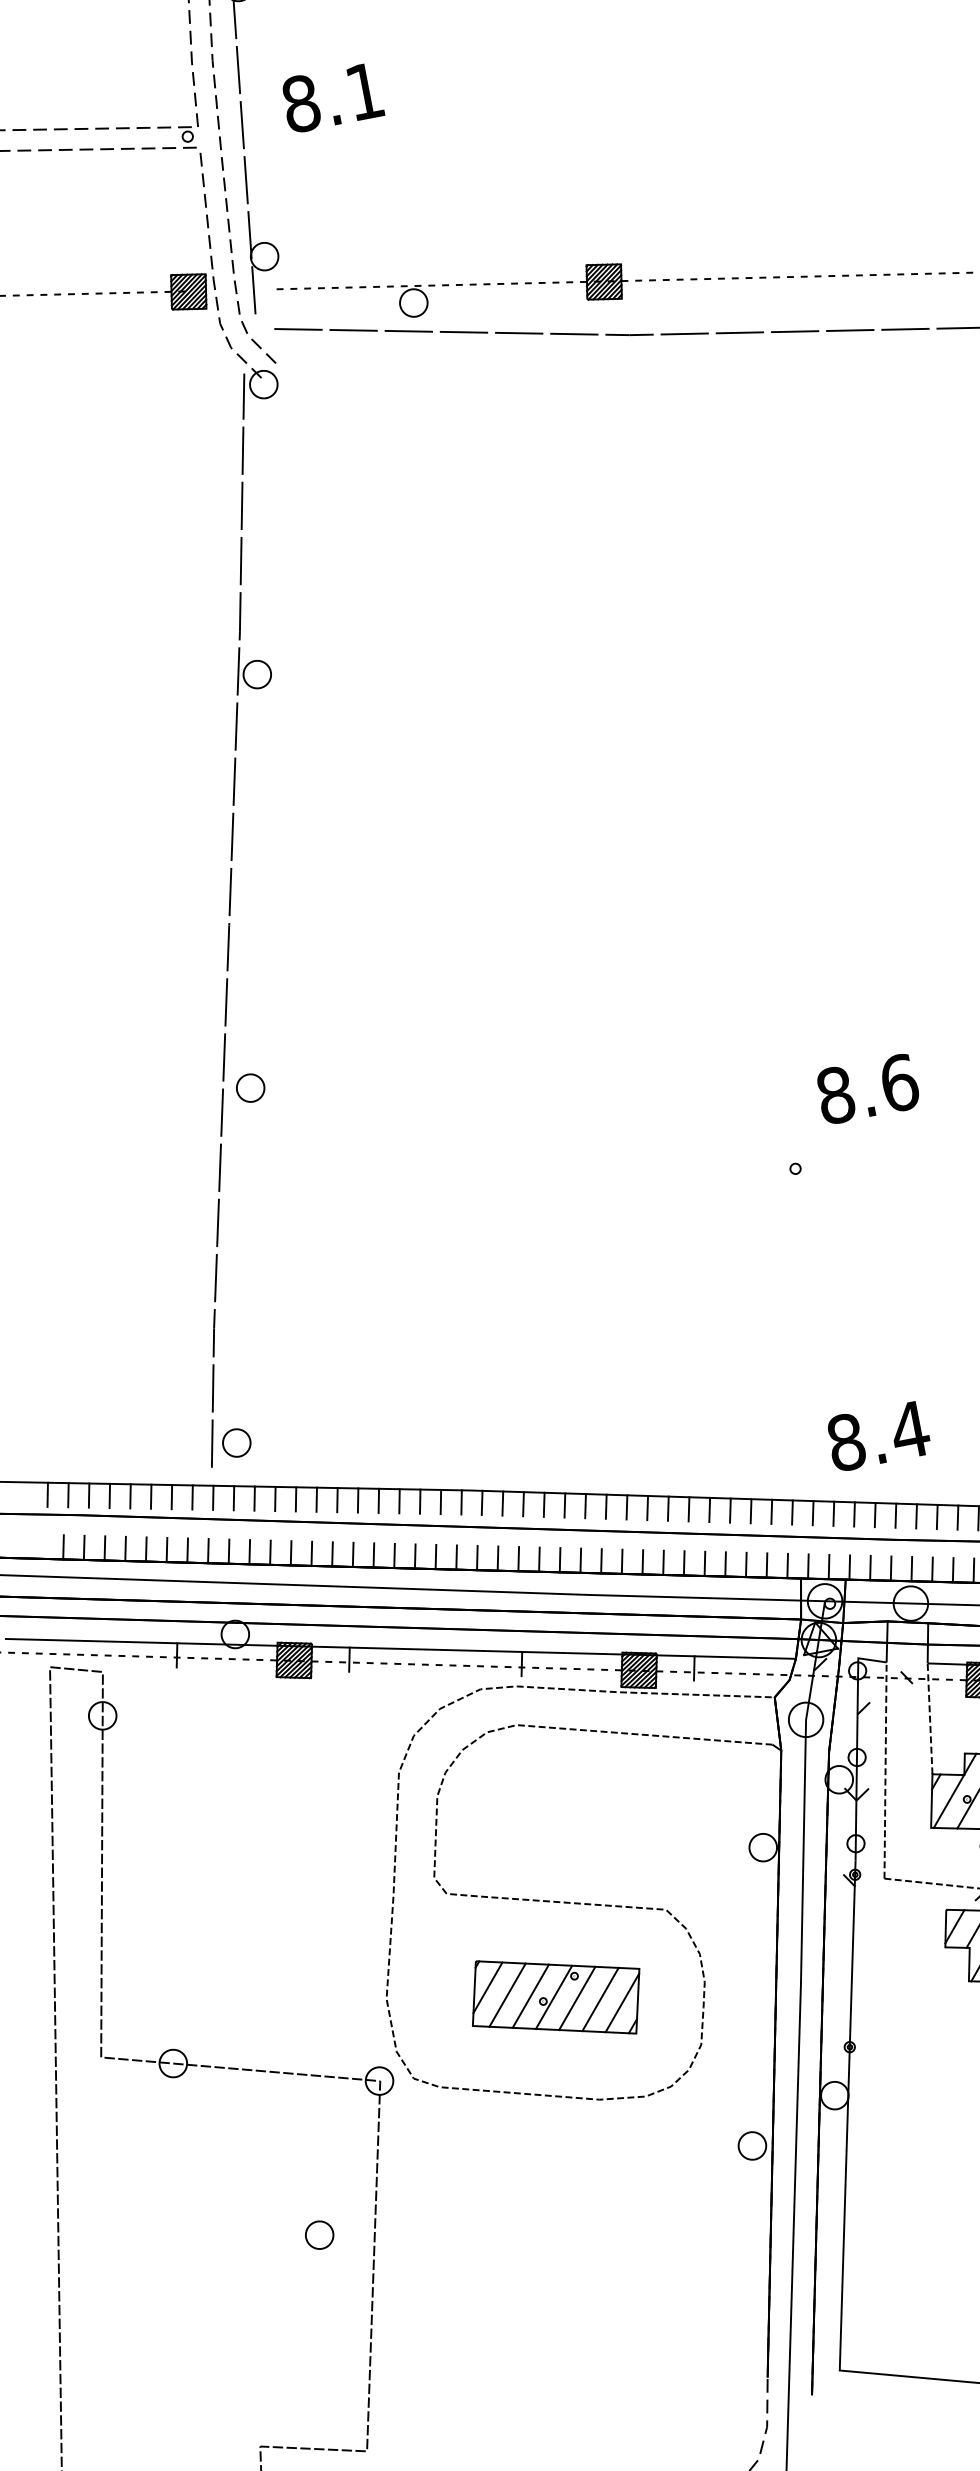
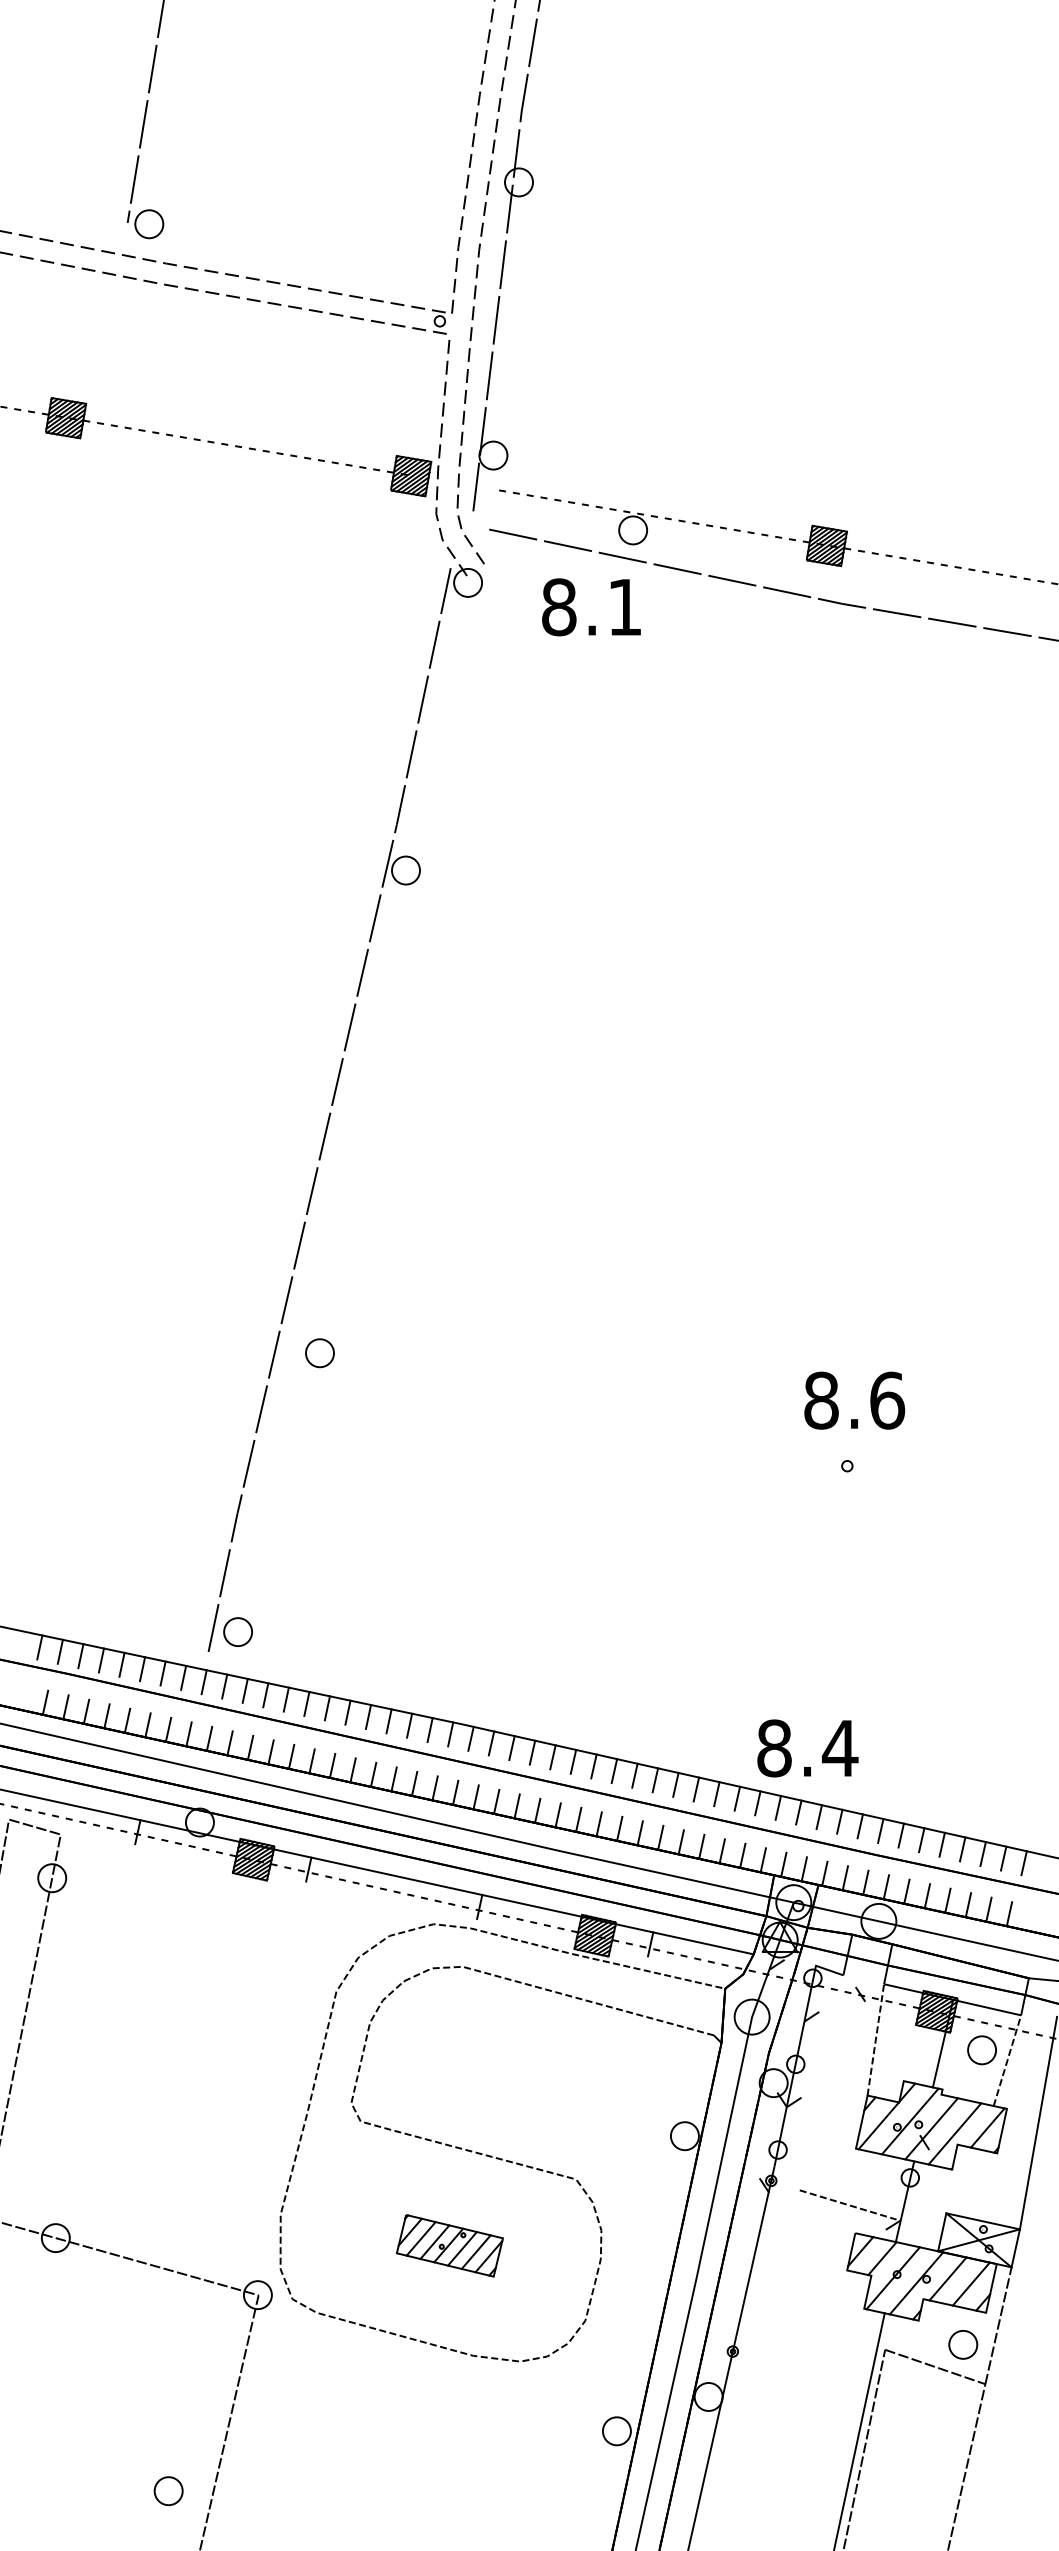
text: (332, 97) -> (591, 607), moved
part: (250, 1088) -> (319, 1353), moved
text: (867, 1089) -> (854, 1400), moved
text: (878, 1436) -> (807, 1748), moved
line: (885, 1770) -> (821, 2082), removed
part: (555, 1997) -> (449, 2245), size x0.6
part: (319, 2235) -> (168, 2491), moved

